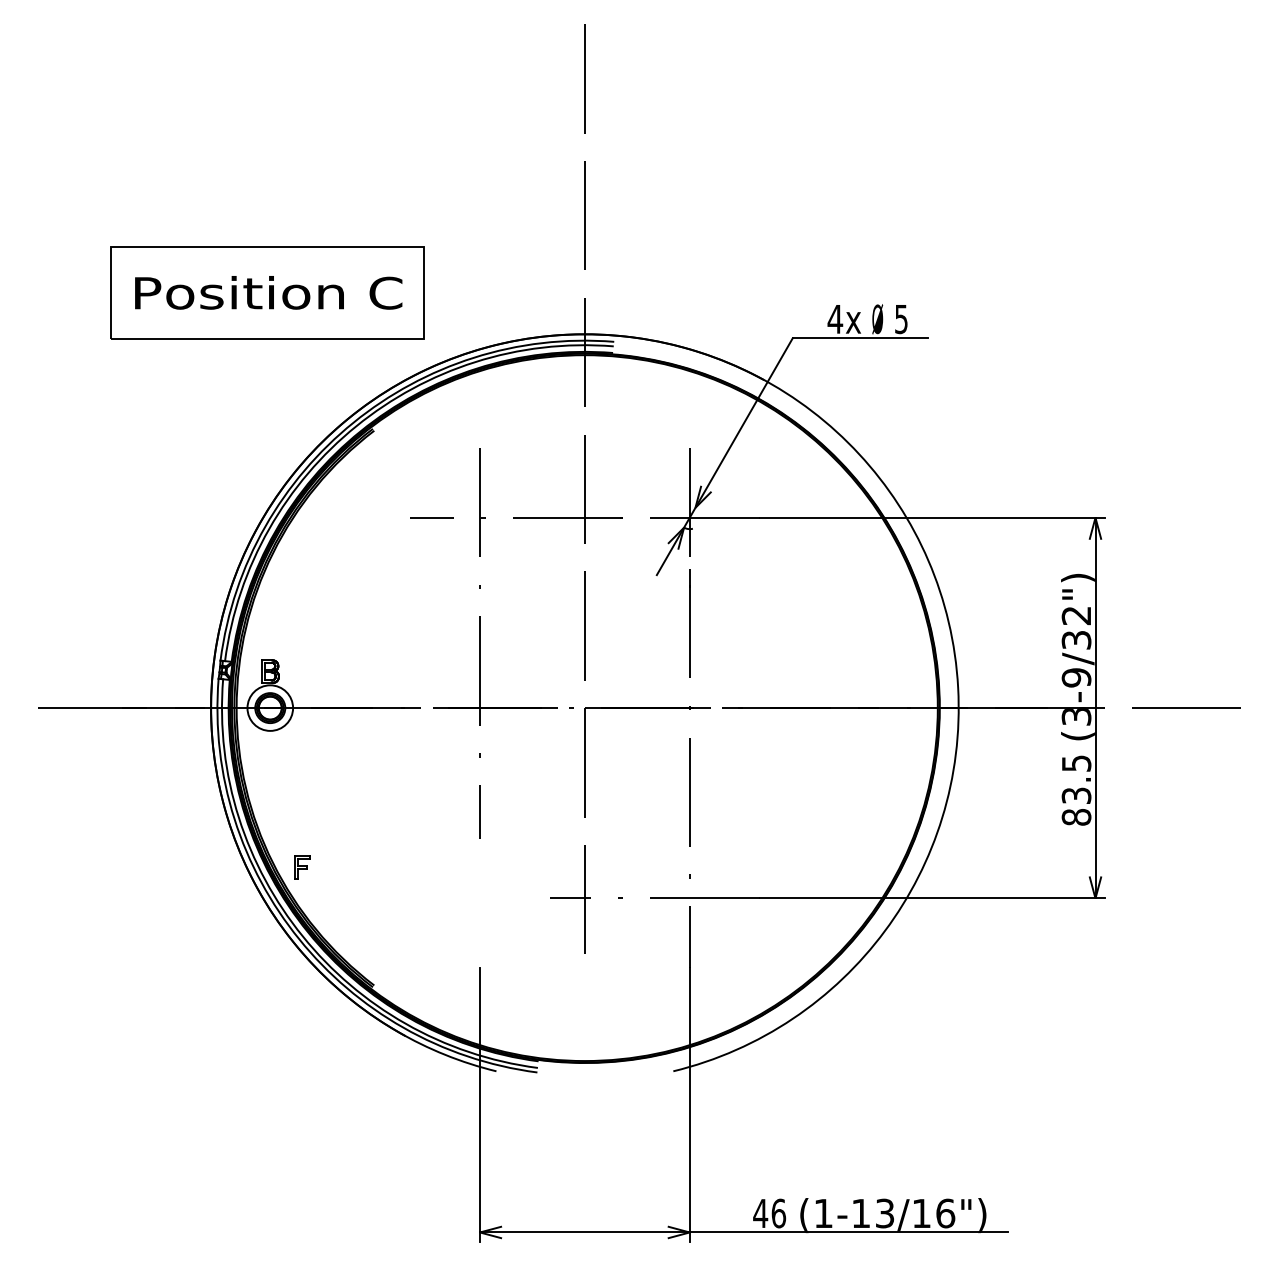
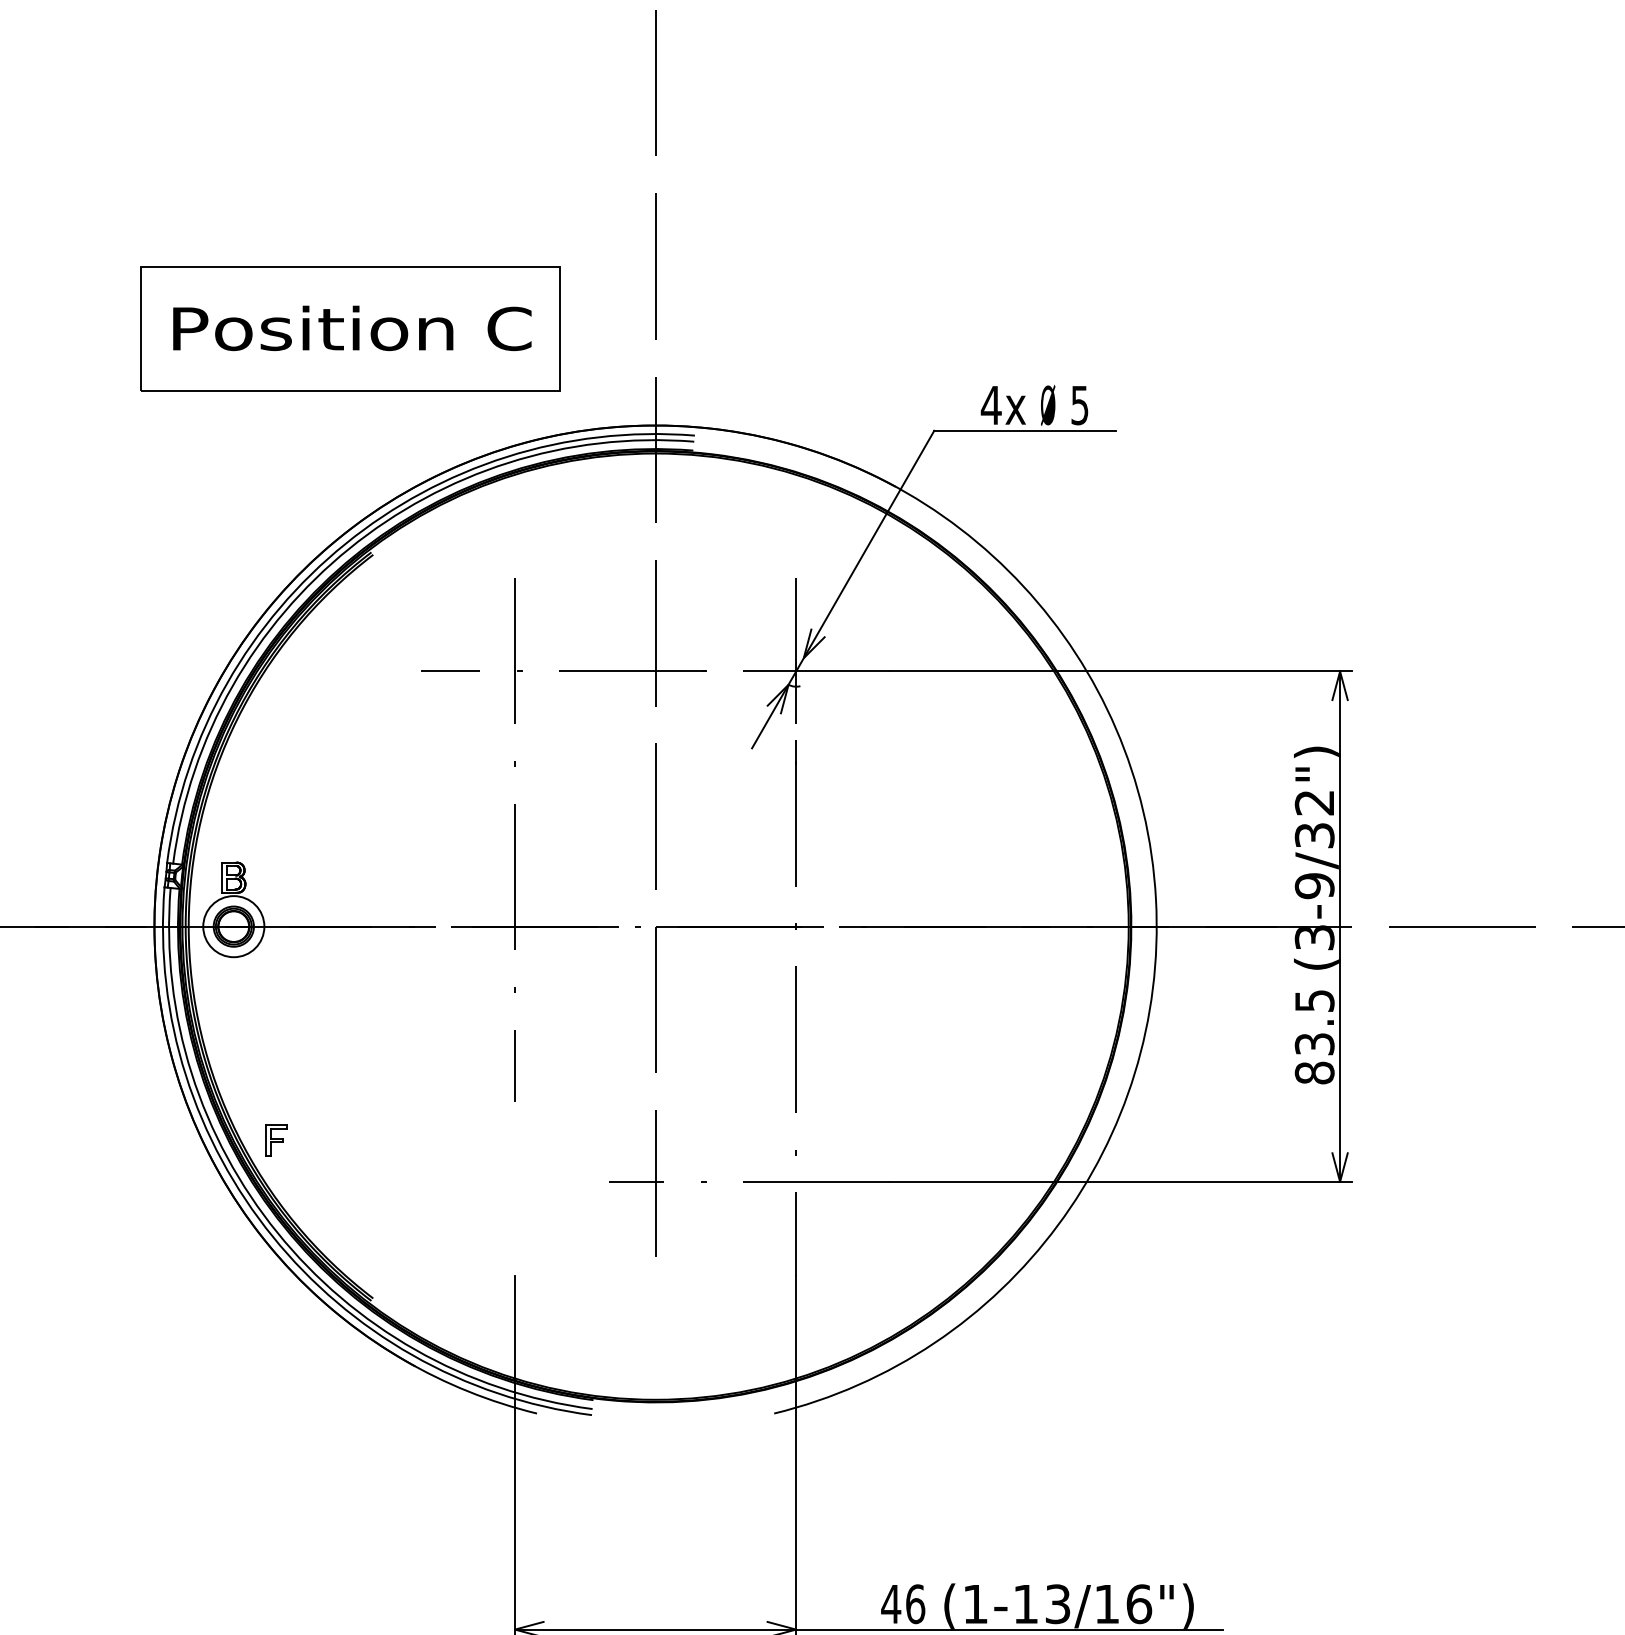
part: (267, 292) -> (350, 327), moved

